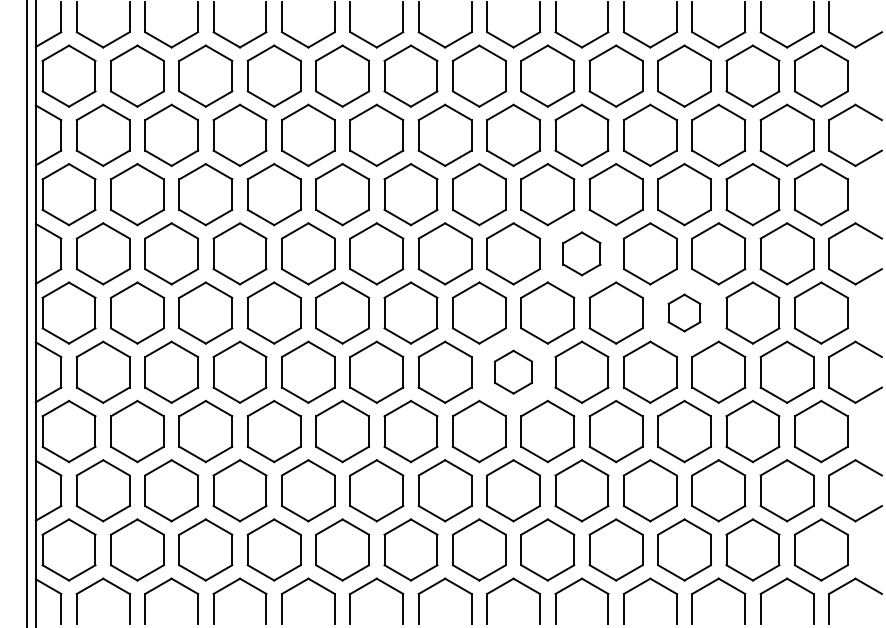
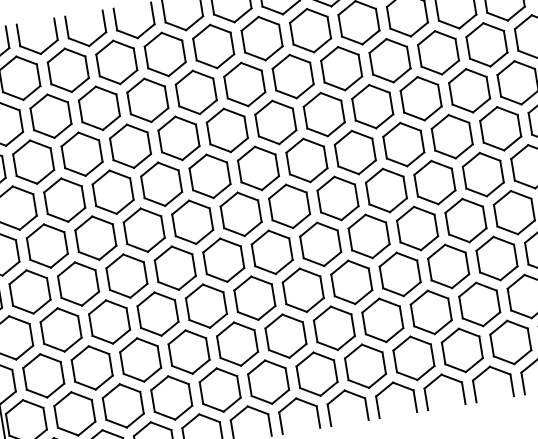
part: (581, 253) -> (355, 152), size x1.43
part: (684, 312) -> (434, 182), size x1.67
part: (513, 371) -> (320, 243), size x1.43

